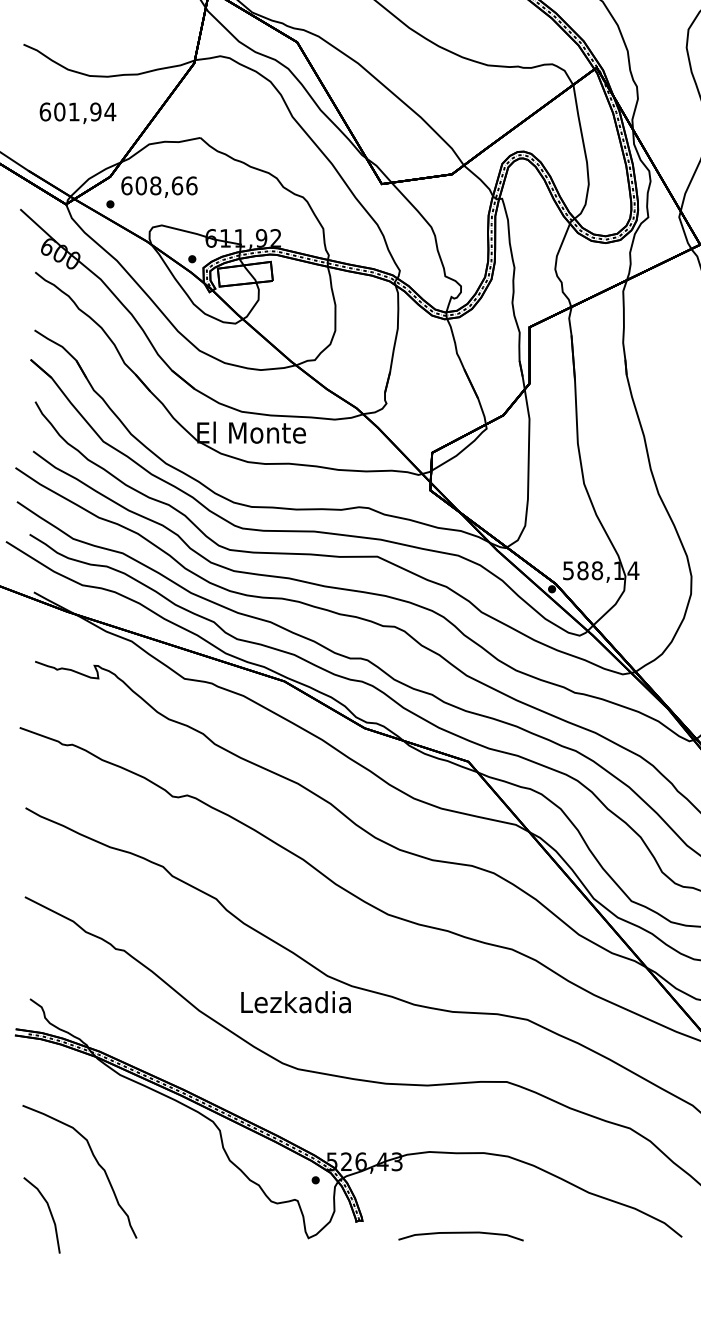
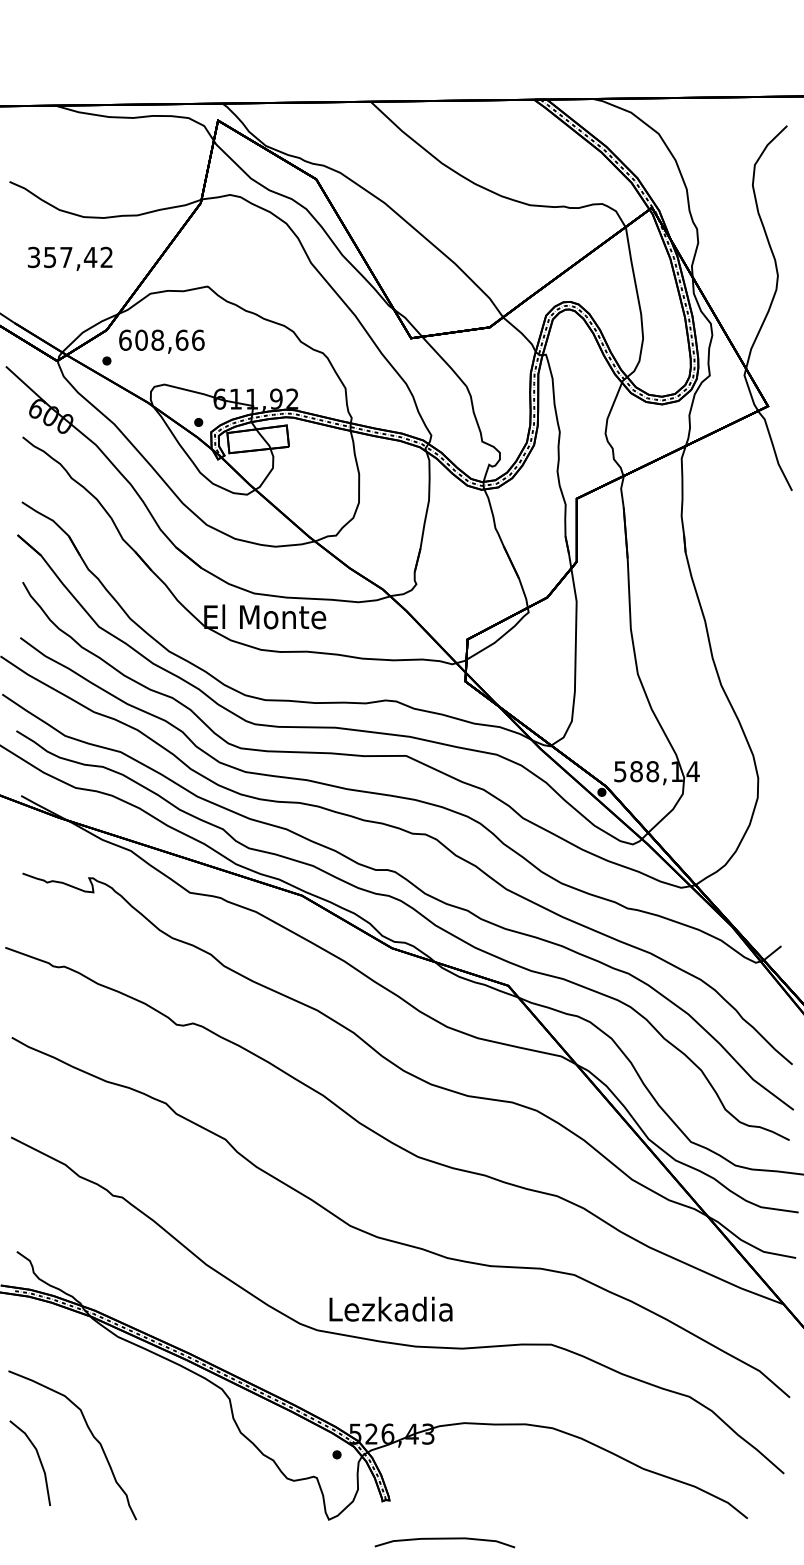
text: (77, 112) -> (70, 257), 601,94 -> 357,42
text: (295, 1001) -> (390, 1308), moved
line: (49, 1211) -> (38, 1458), moved
curve: (460, 1233) -> (444, 1539), moved

